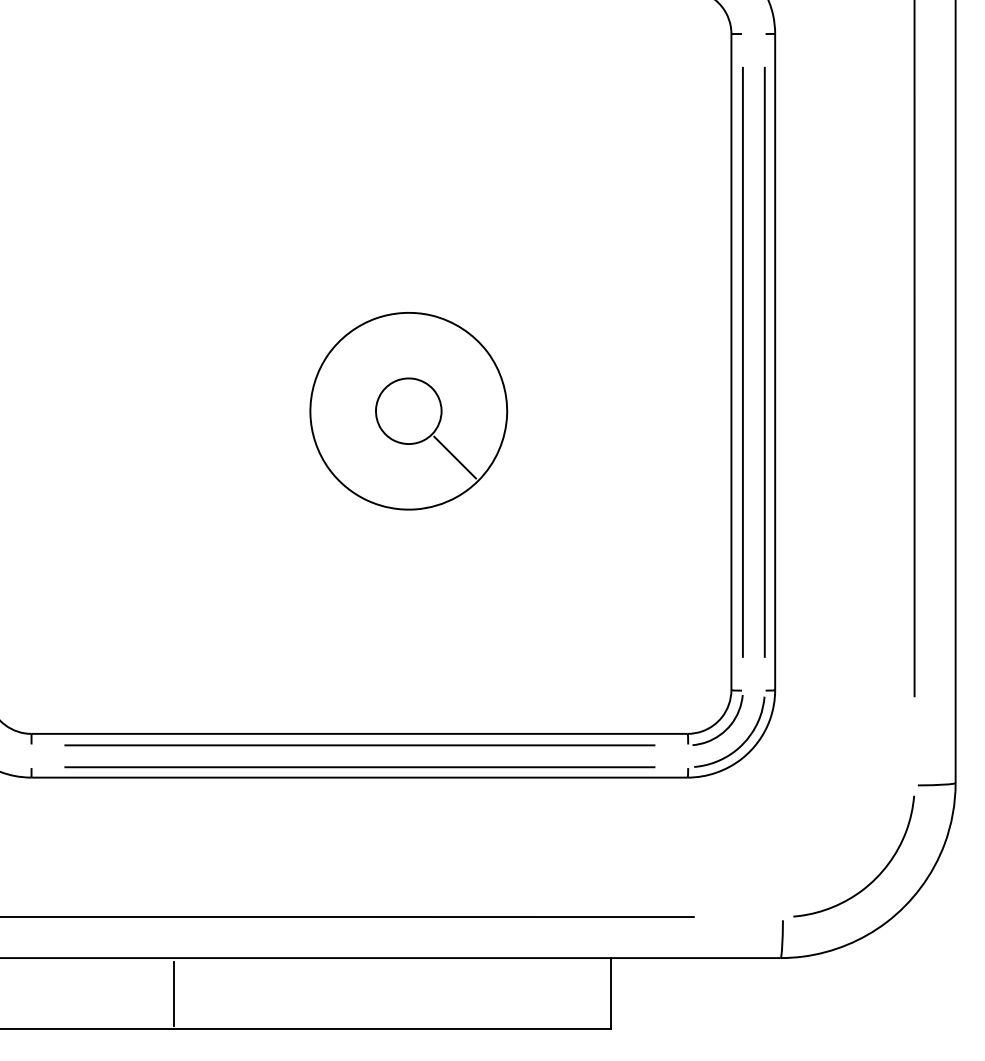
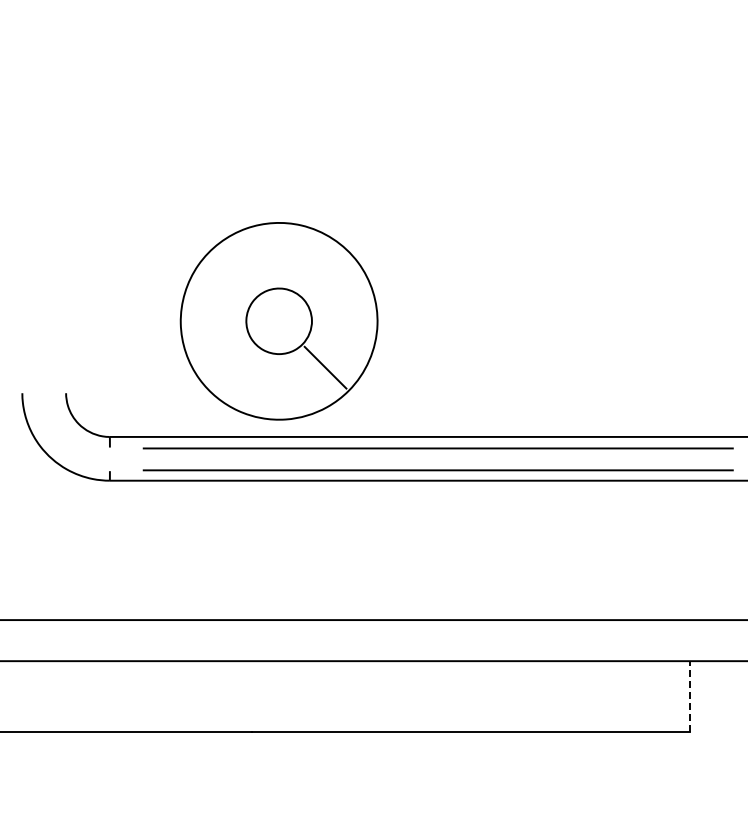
part: (408, 411) -> (278, 321), moved
line: (173, 993) -> (251, 696), removed
line: (611, 993) -> (689, 696), solid -> dashed

